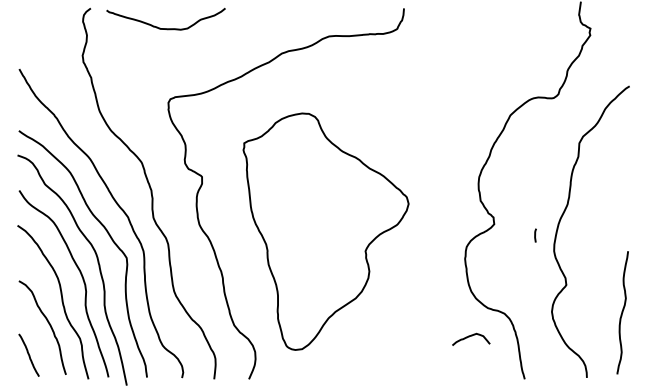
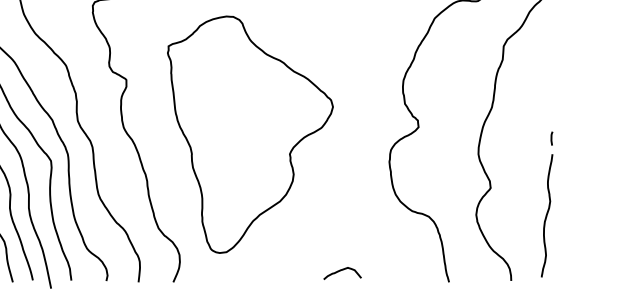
line: (535, 235) -> (551, 138), moved
curve: (471, 336) -> (342, 270), moved

